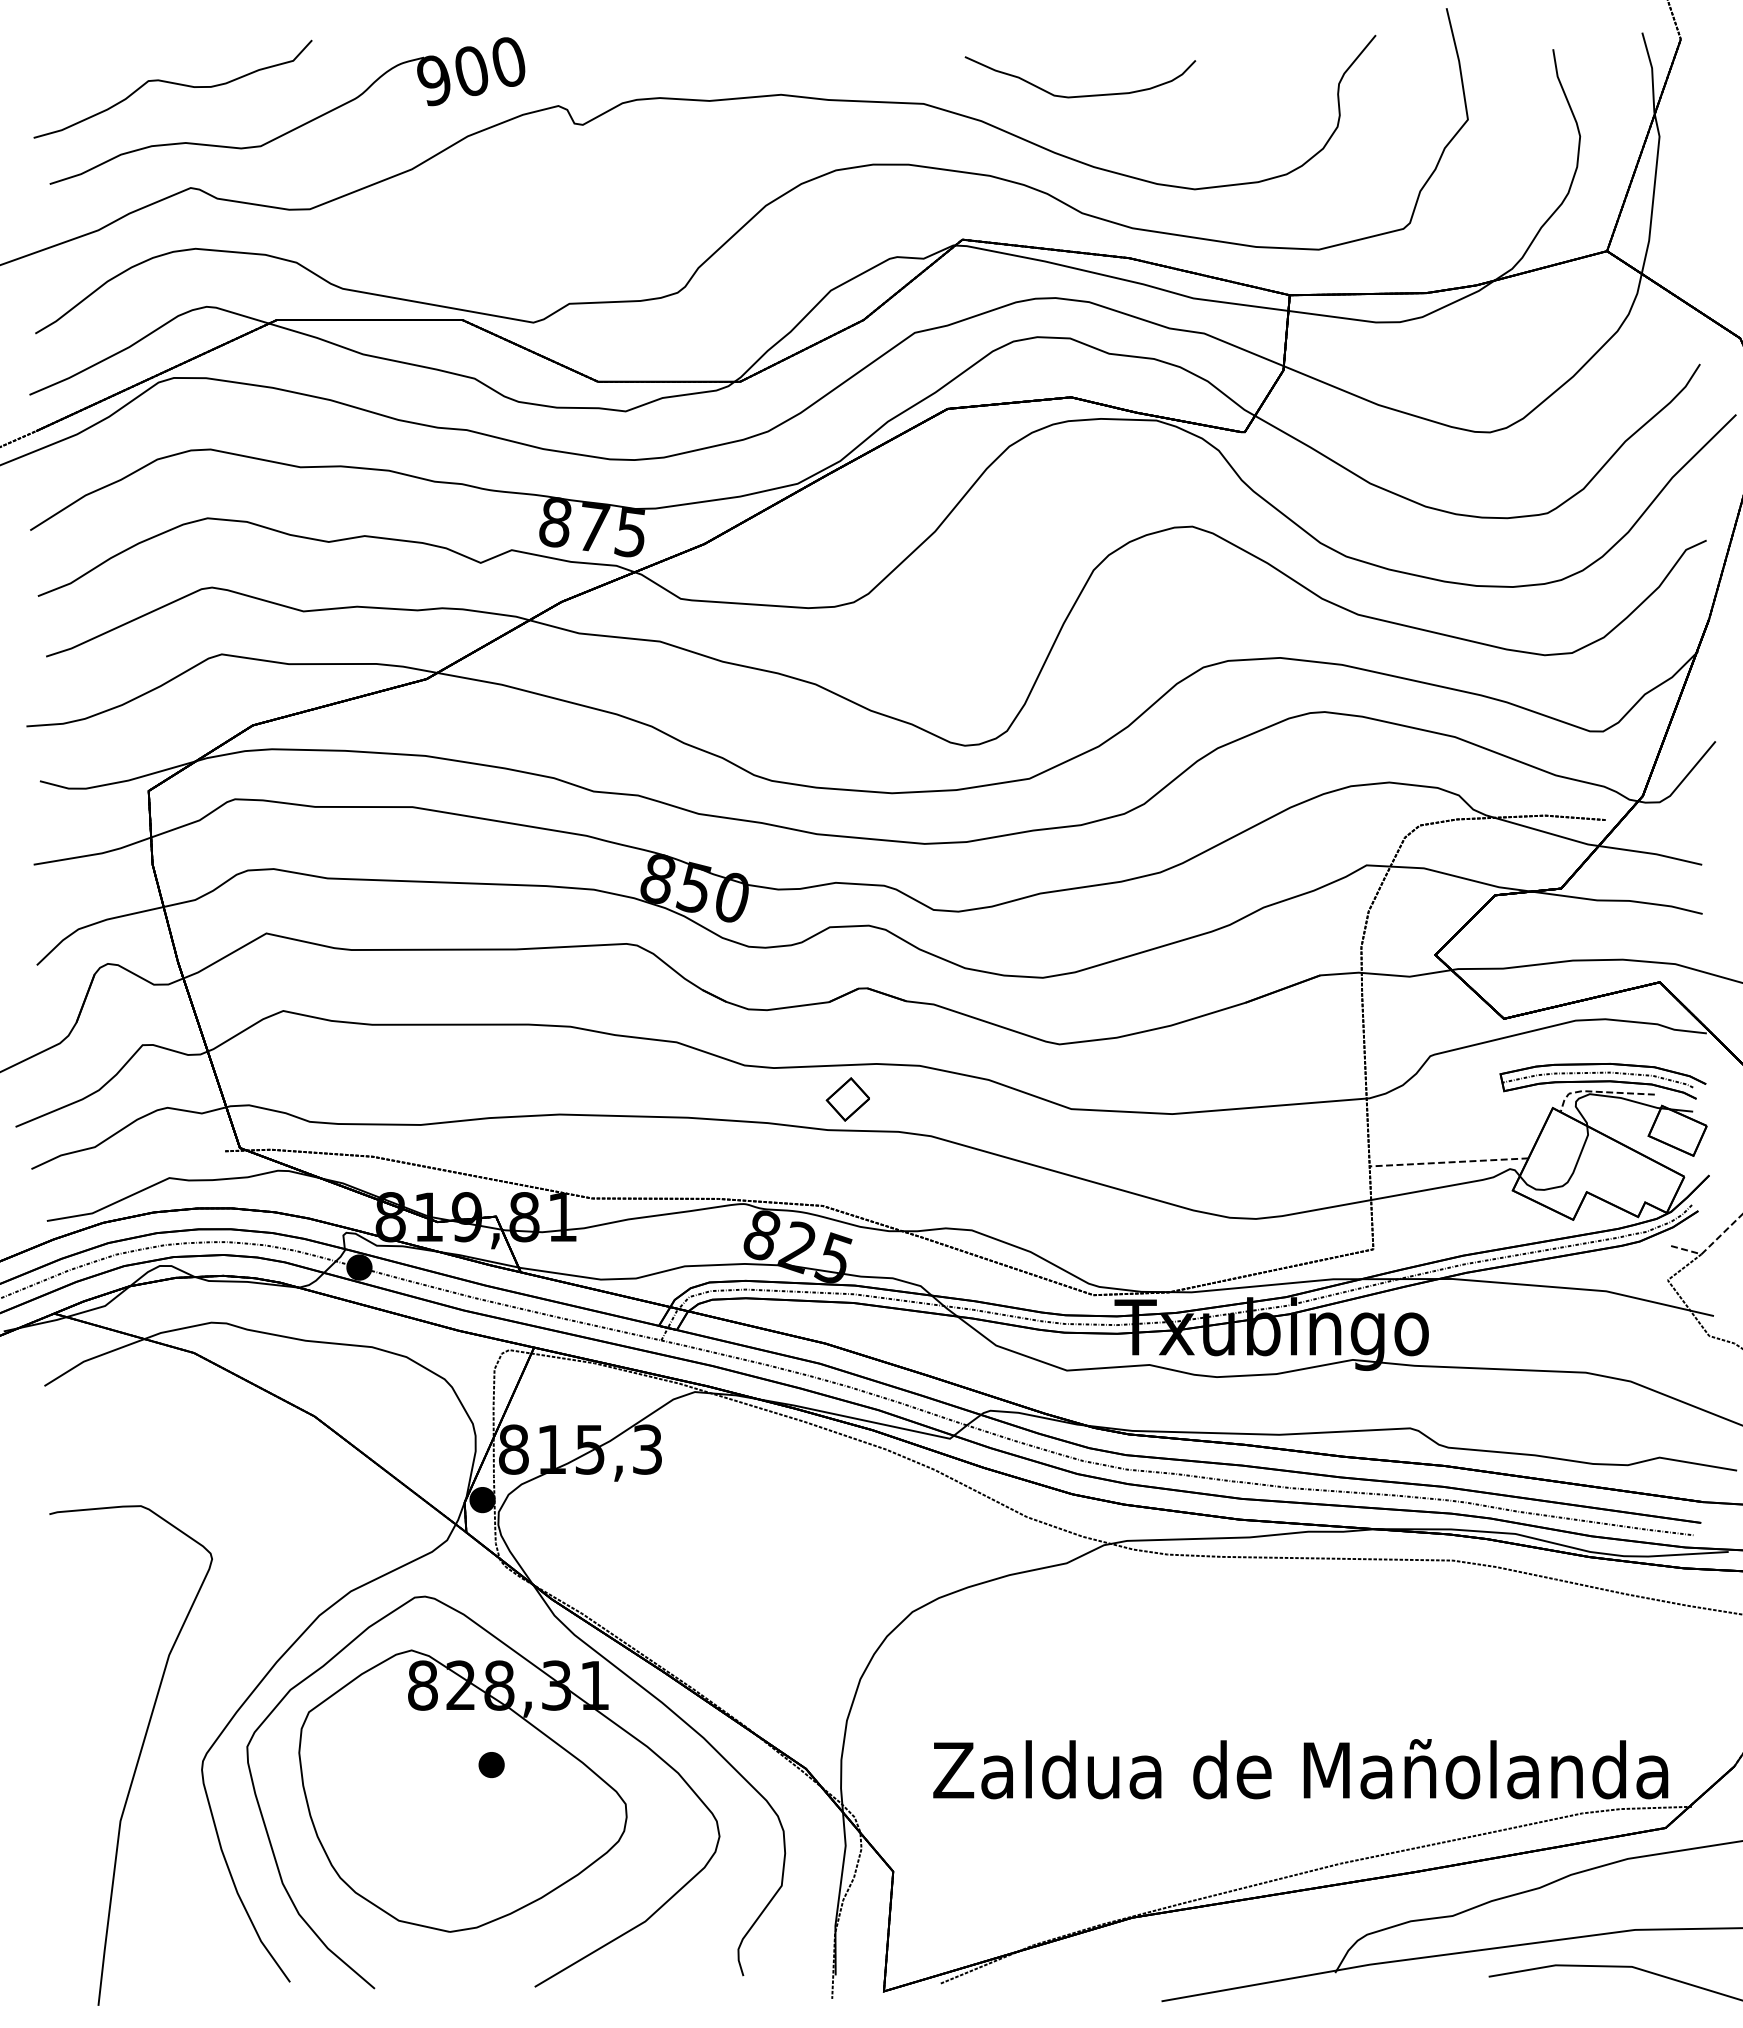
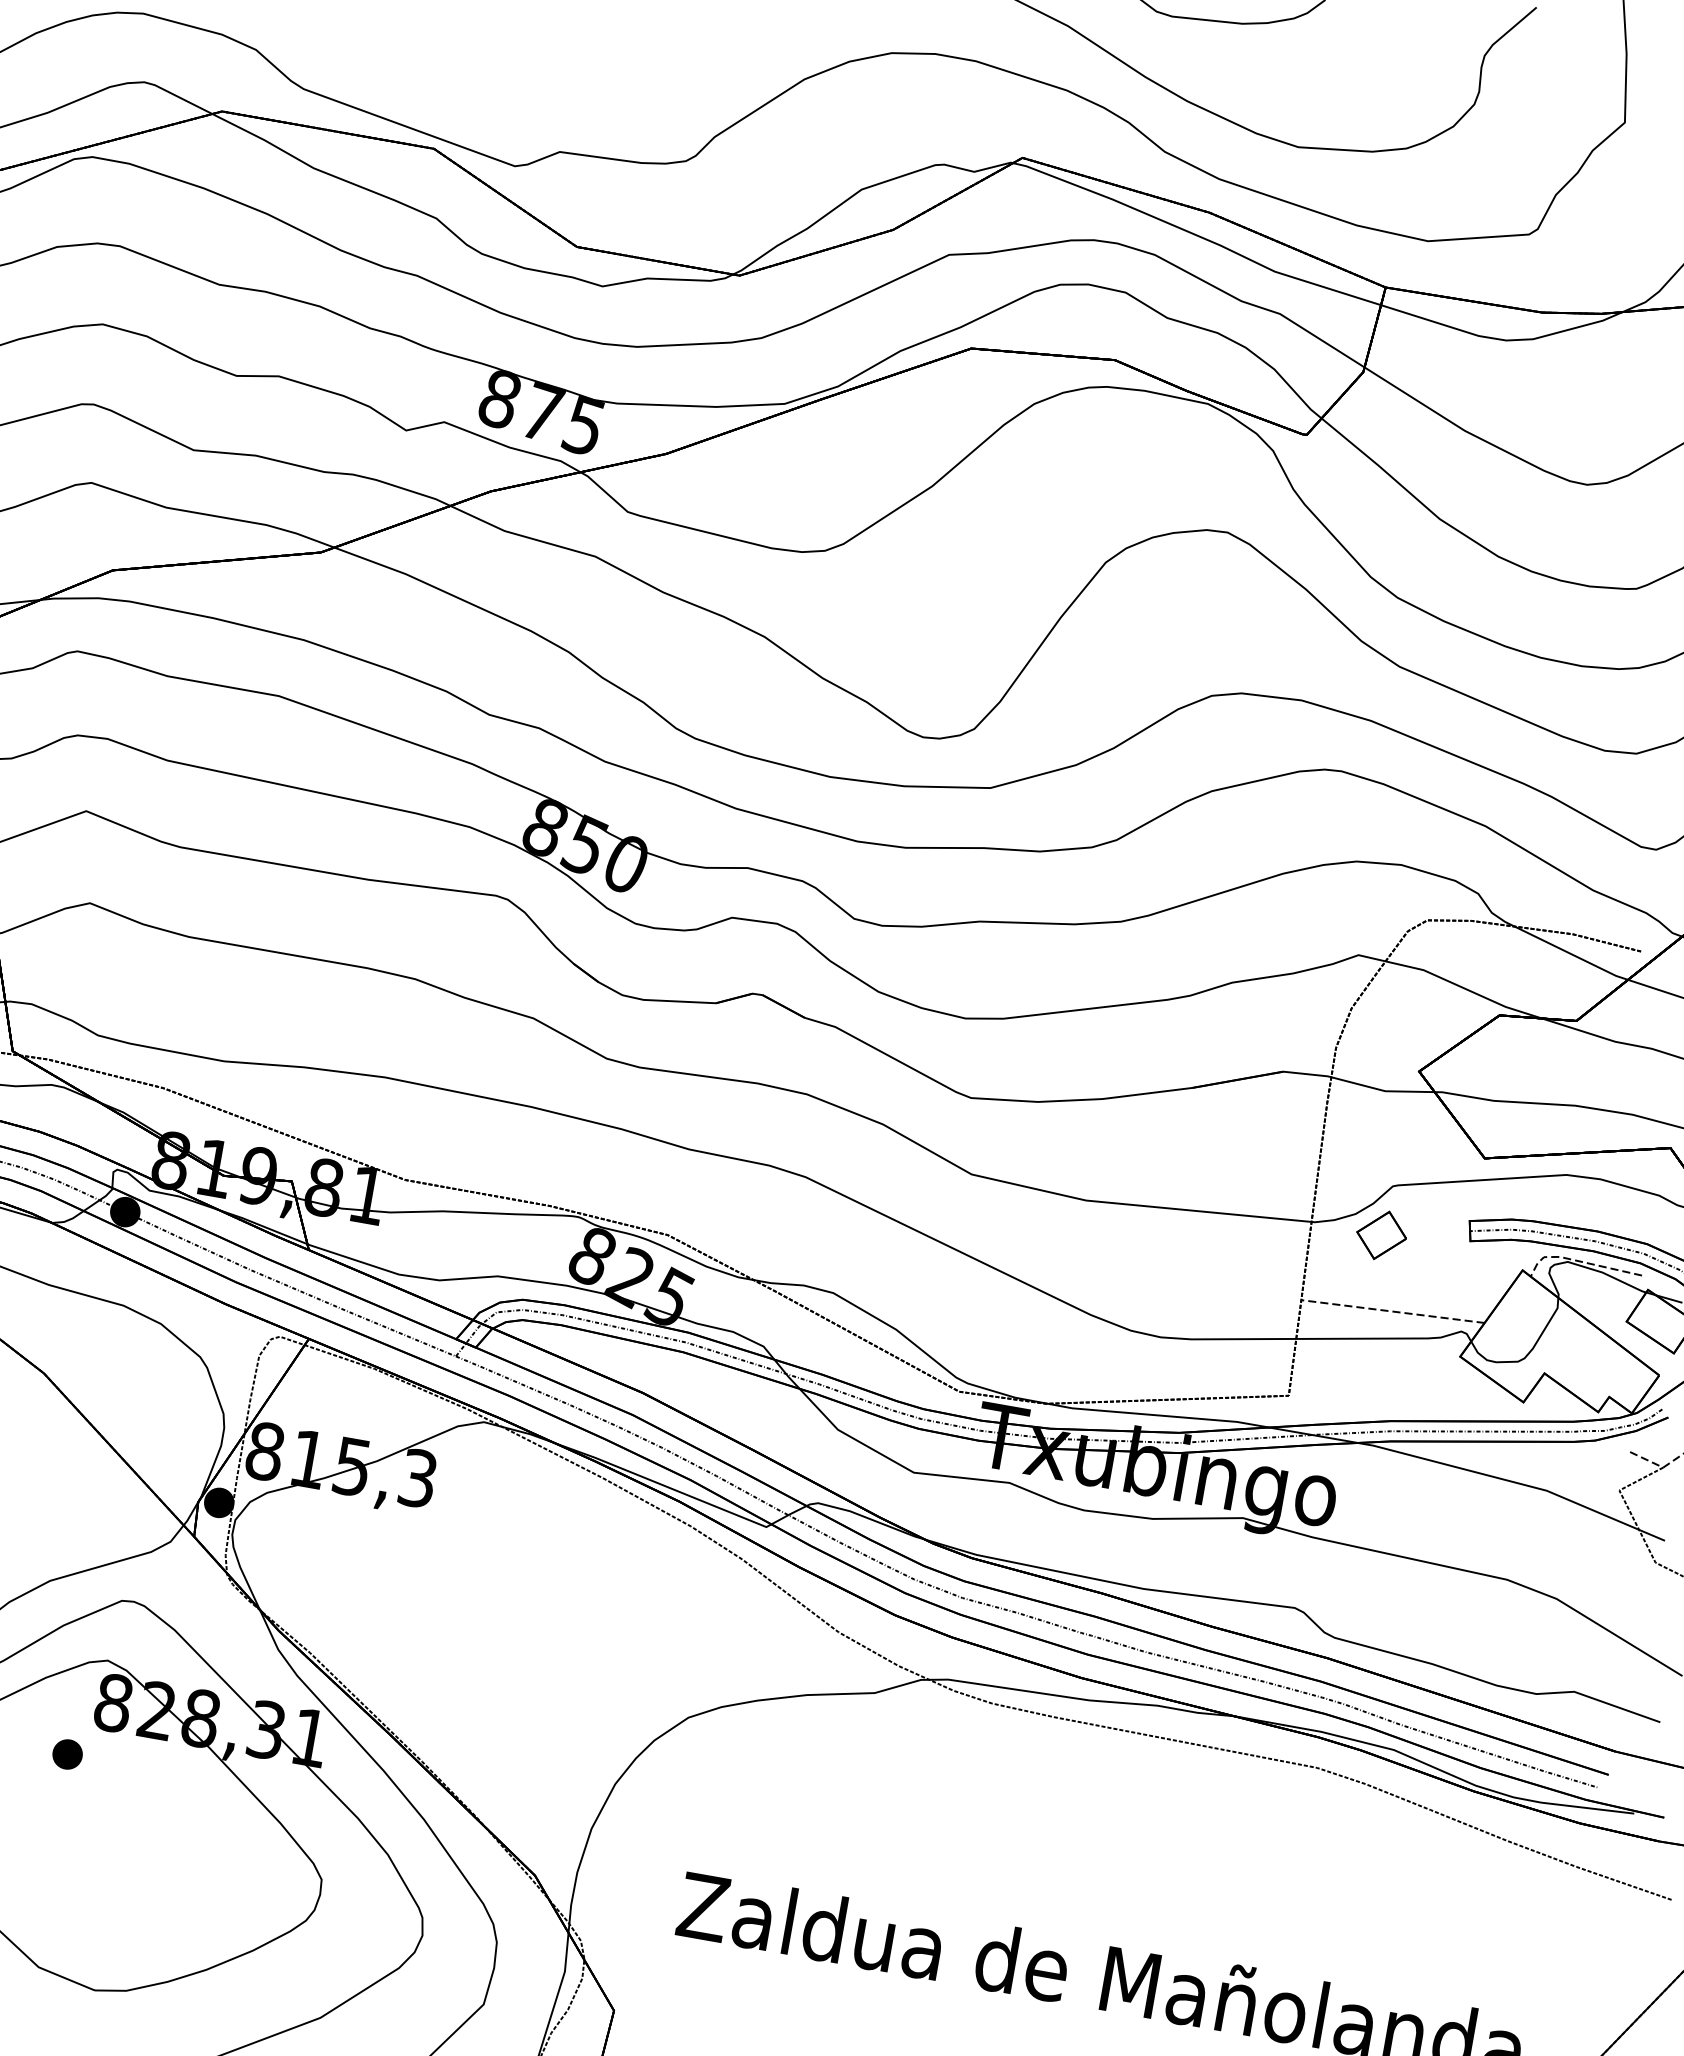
part: (847, 1099) -> (1380, 1235), moved
part: (491, 1765) -> (67, 1755), moved

